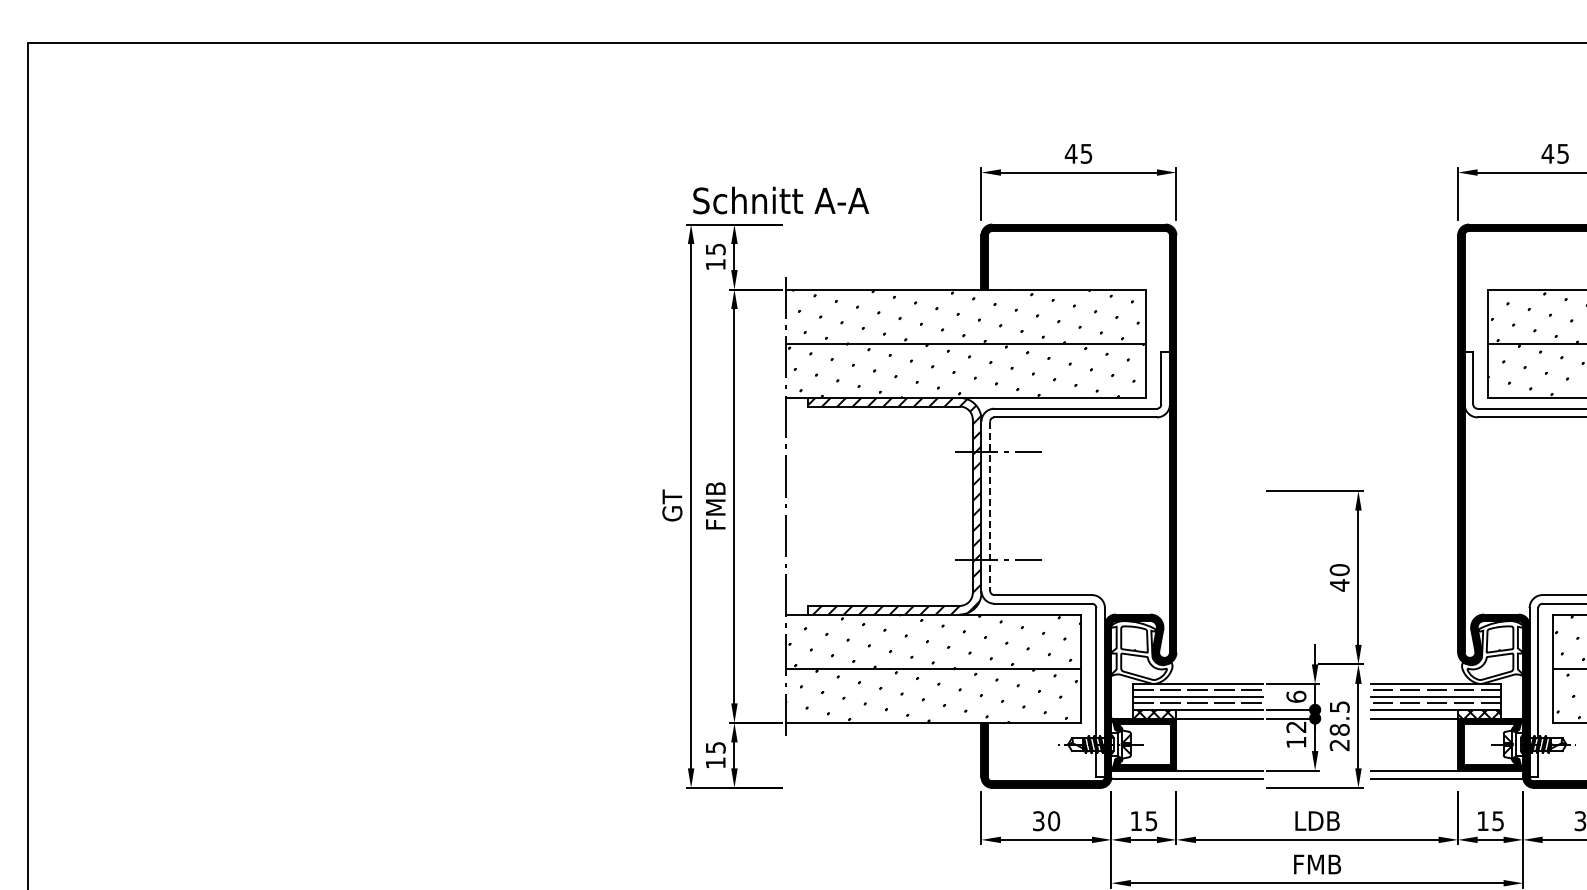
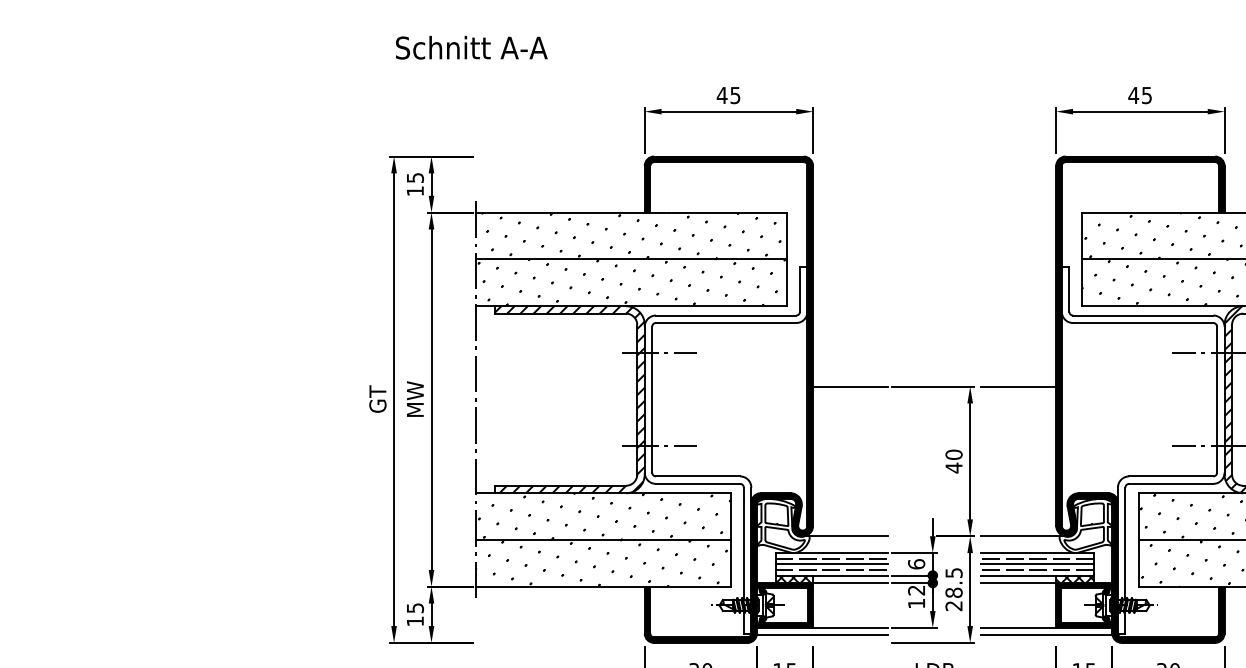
text: (781, 200) -> (472, 47), moved
line: (1219, 491) -> (850, 386), added
line: (1414, 491) -> (1018, 386), added
text: (715, 505) -> (415, 399), FMB -> MW
line: (990, 506) -> (652, 399), dashed -> solid
line: (1213, 664) -> (845, 536), added
line: (1420, 664) -> (1023, 536), added

